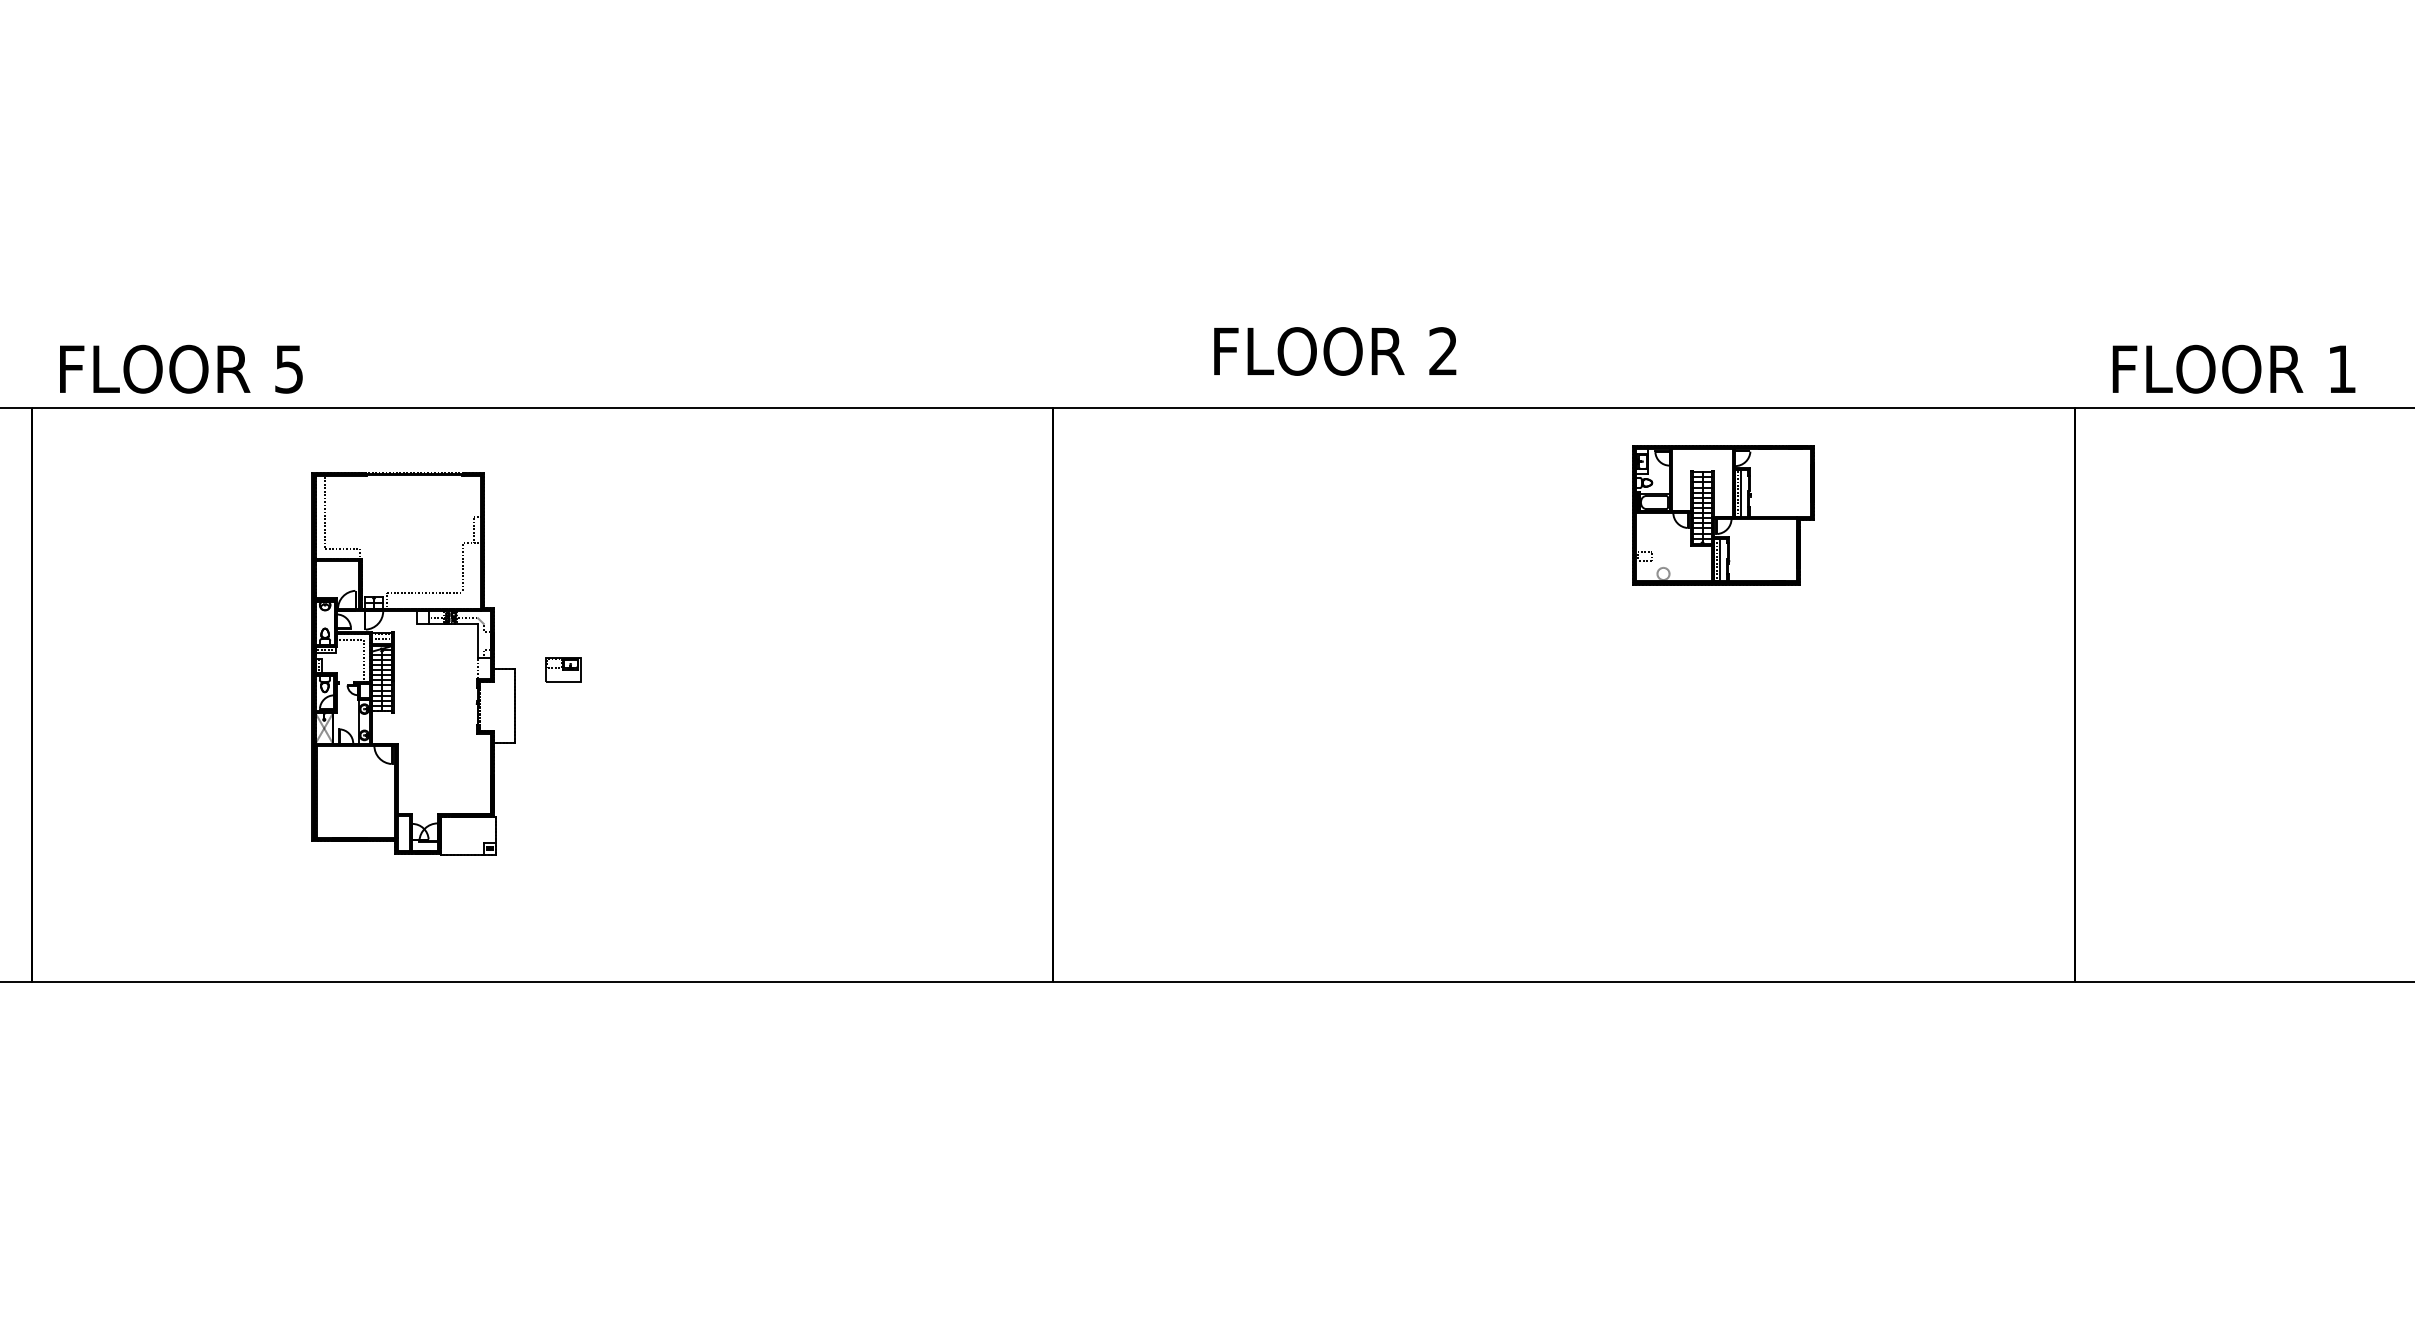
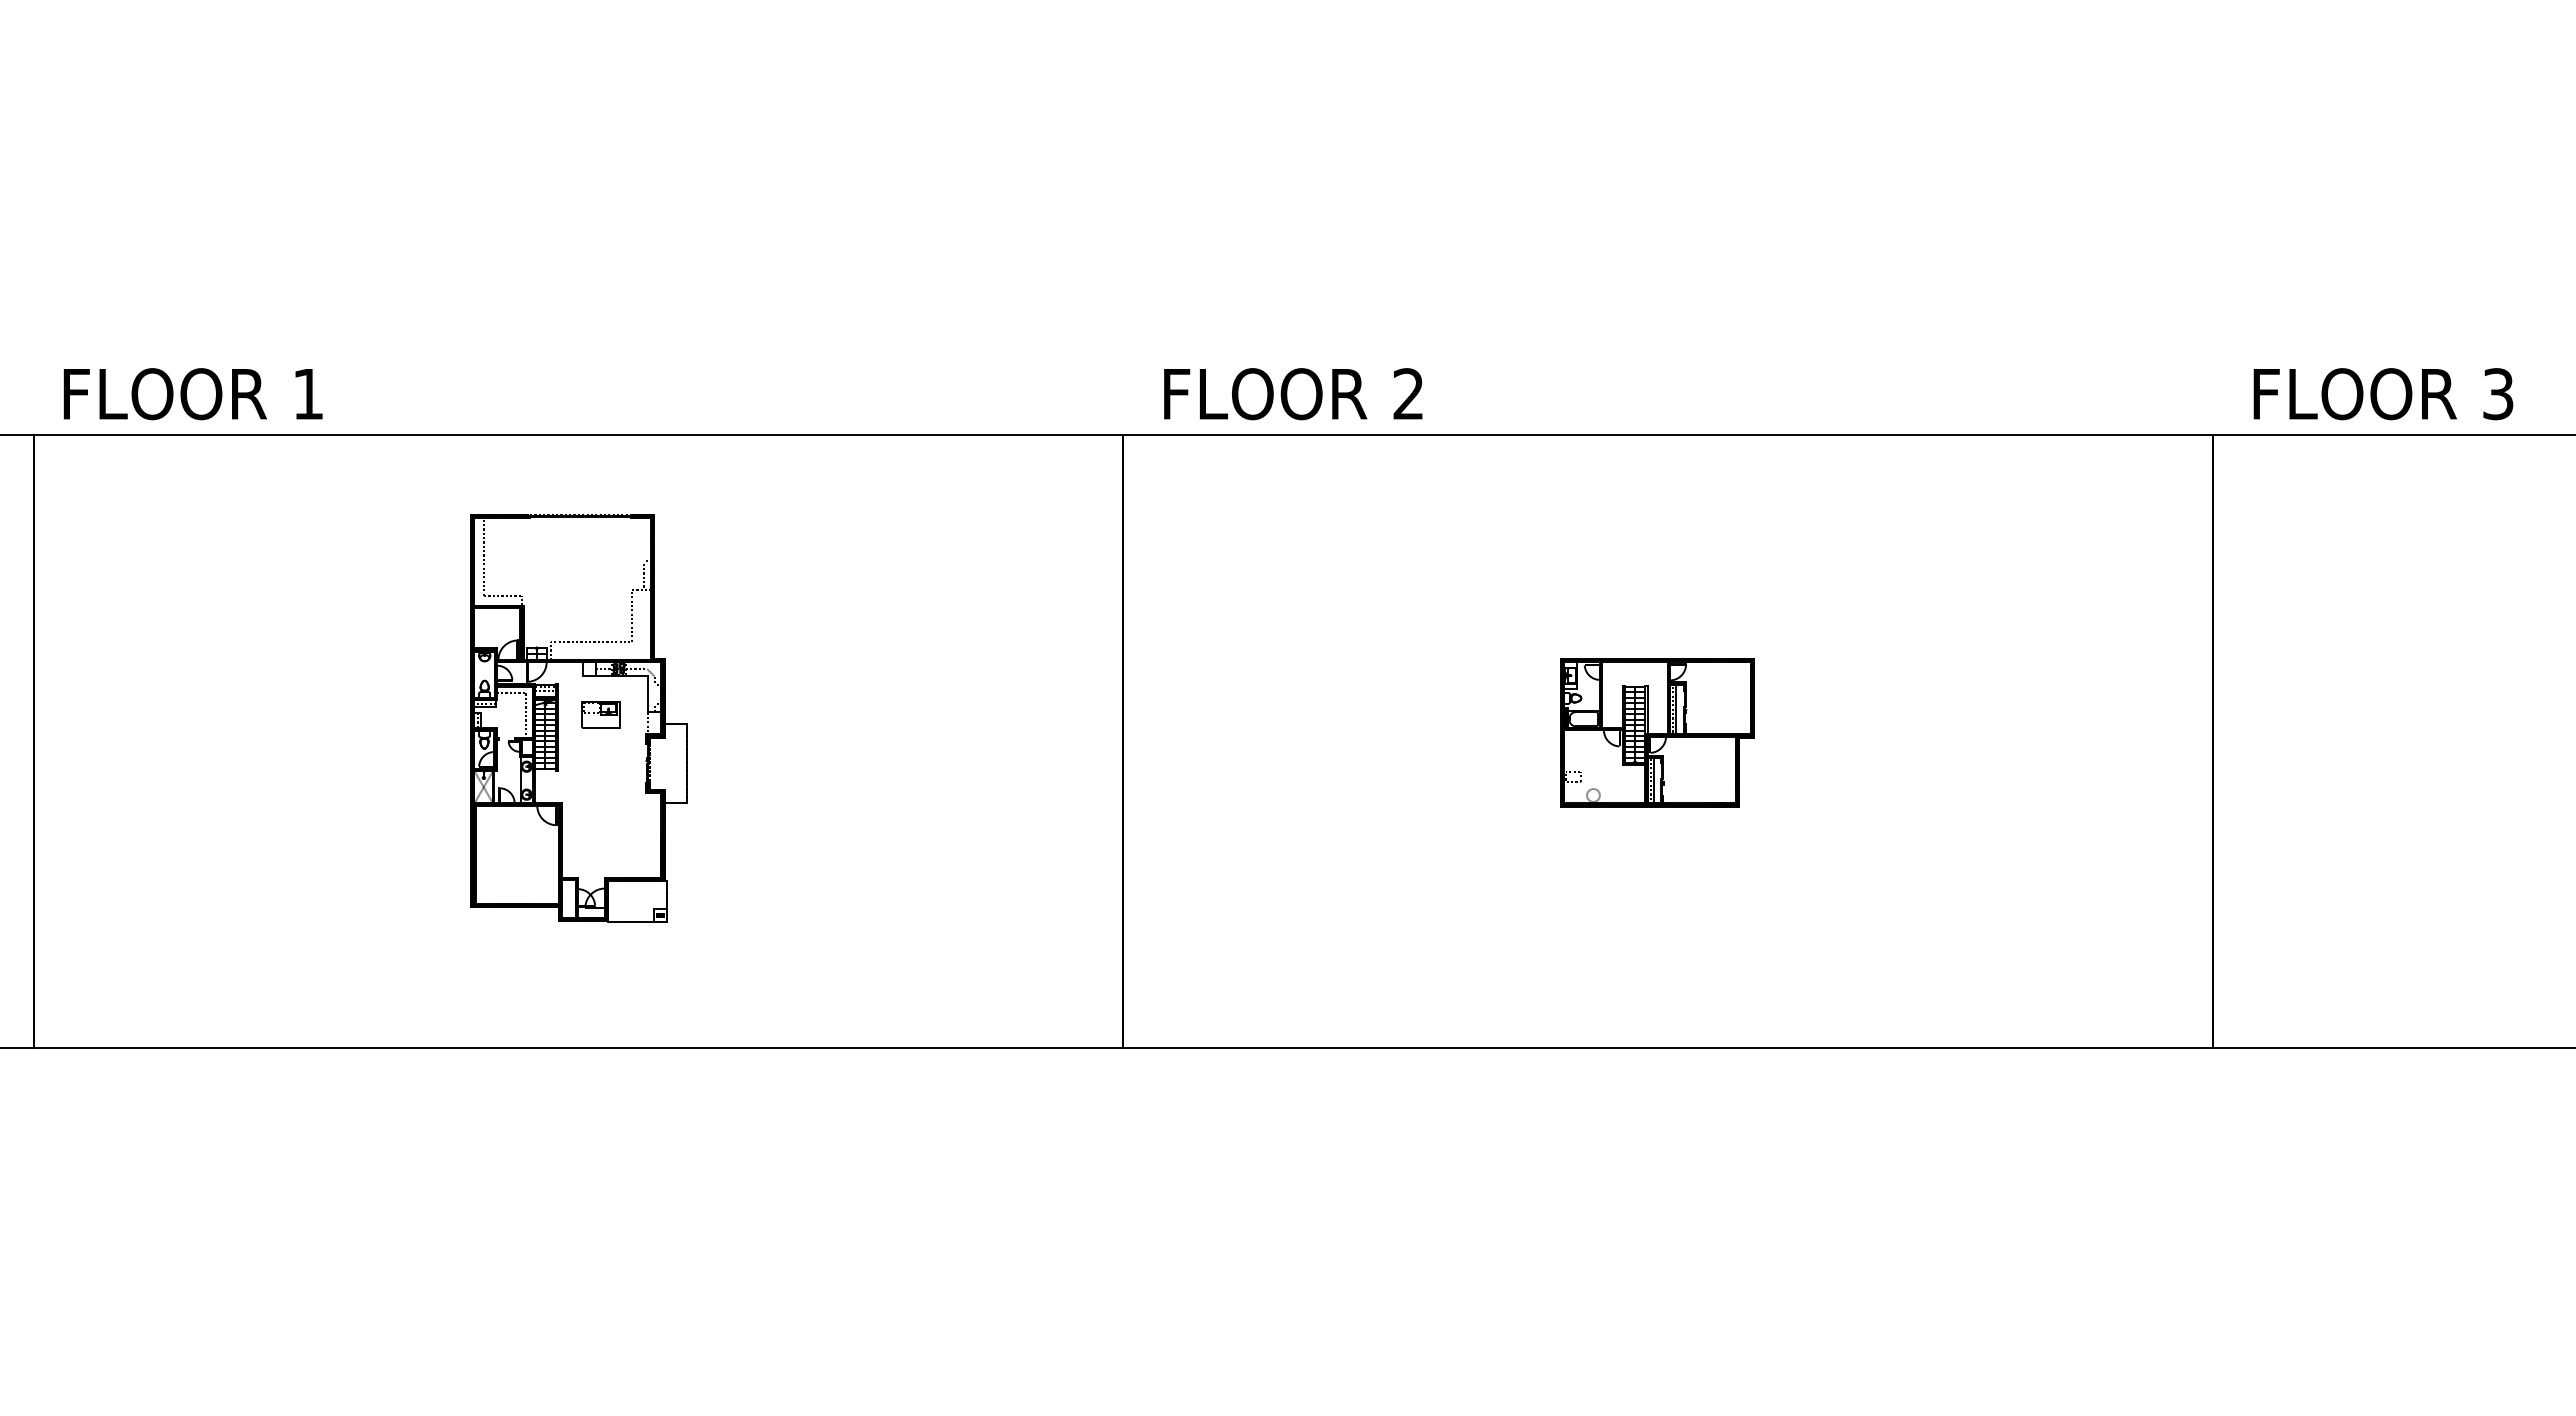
text: (1335, 351) -> (1293, 394), moved
text: (288, 369) -> (307, 394), 5 -> 1
text: (2342, 369) -> (2498, 394), 1 -> 3
part: (1723, 514) -> (1657, 732), moved
part: (413, 663) -> (578, 718), moved

